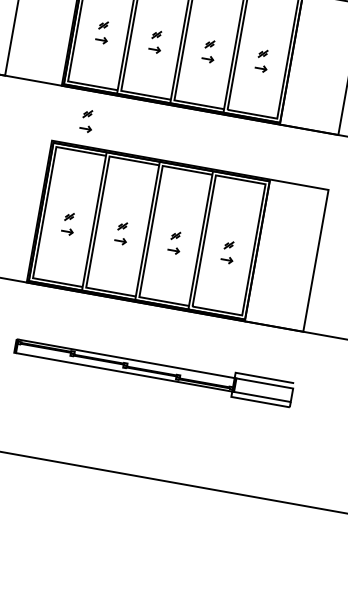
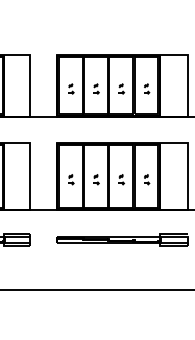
part: (88, 120) -> (71, 130), removed

